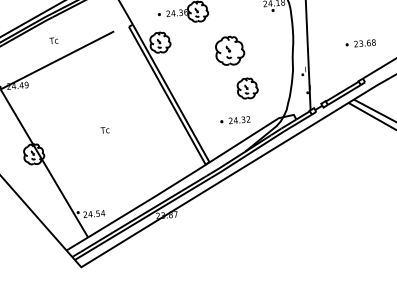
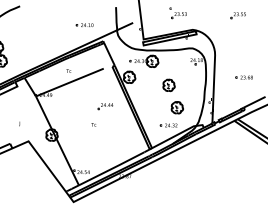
part: (359, 43) -> (243, 77), moved
part: (228, 51) -> (168, 85), size x0.71
part: (122, 96) -> (105, 106), added

